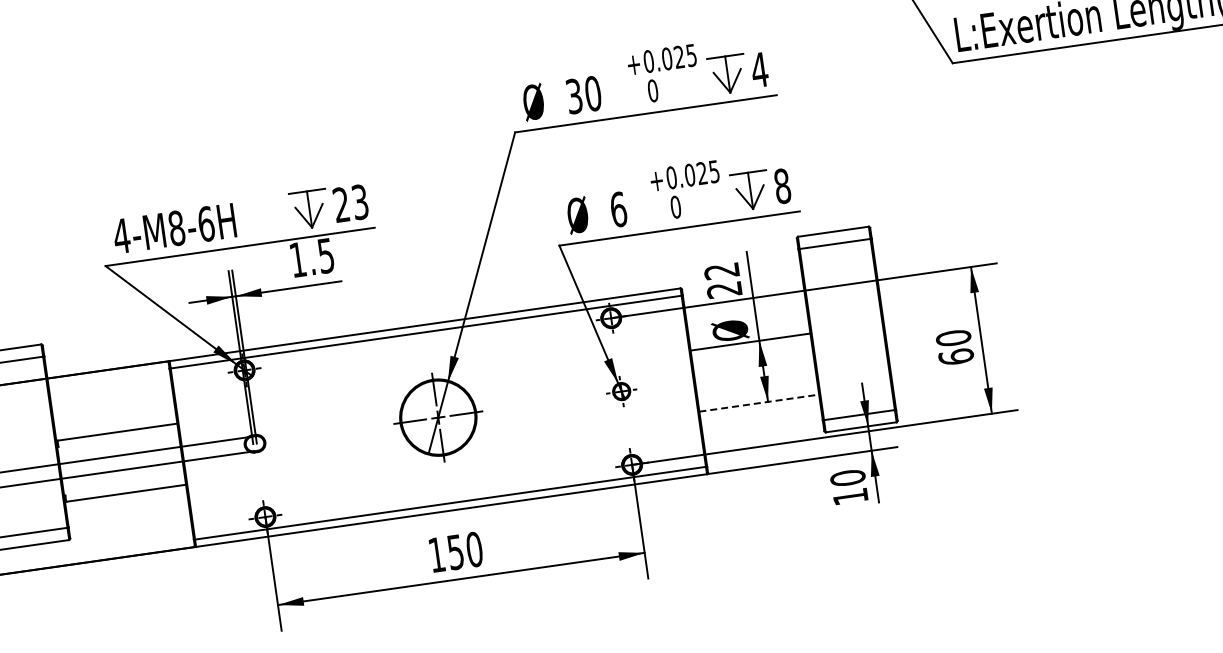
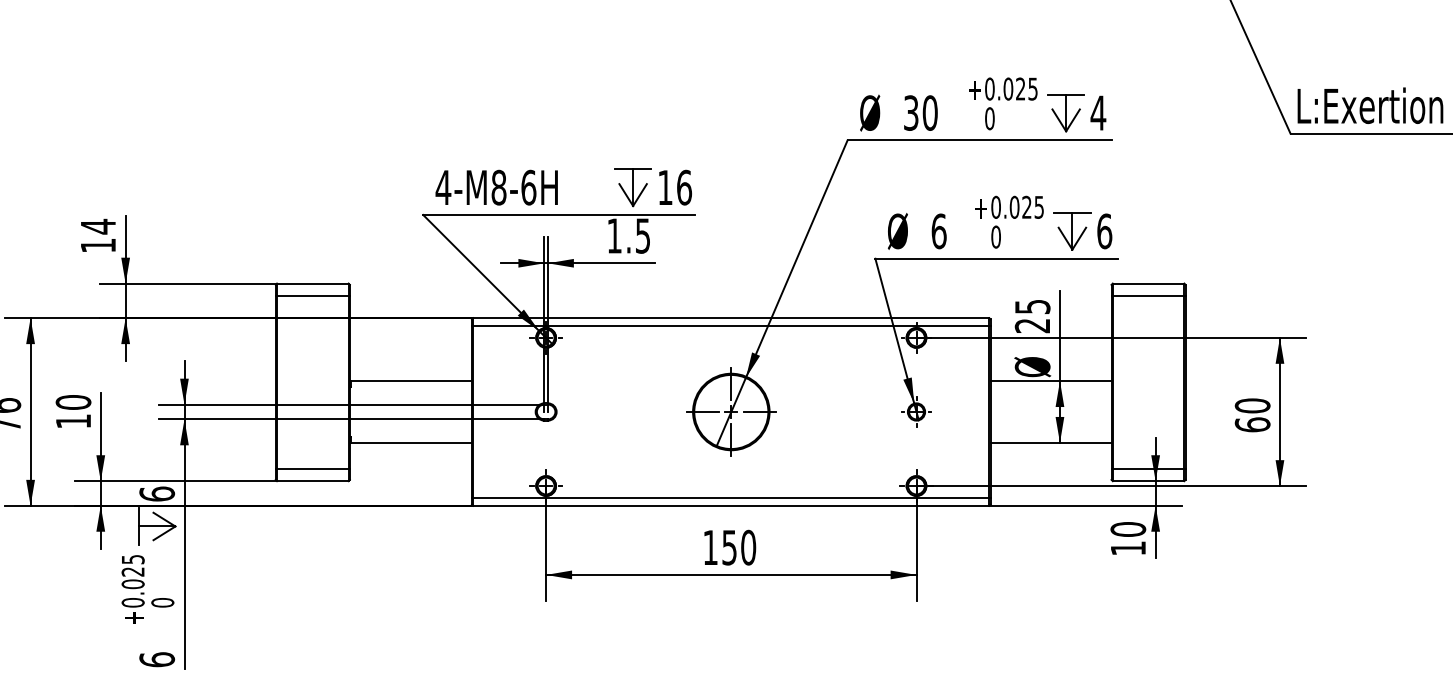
text: (782, 186) -> (1104, 231), 8 -> 6
text: (351, 203) -> (675, 187), 23 -> 16
text: (721, 271) -> (1032, 307), 22 -> 25
line: (759, 402) -> (1051, 442), dashed -> solid

